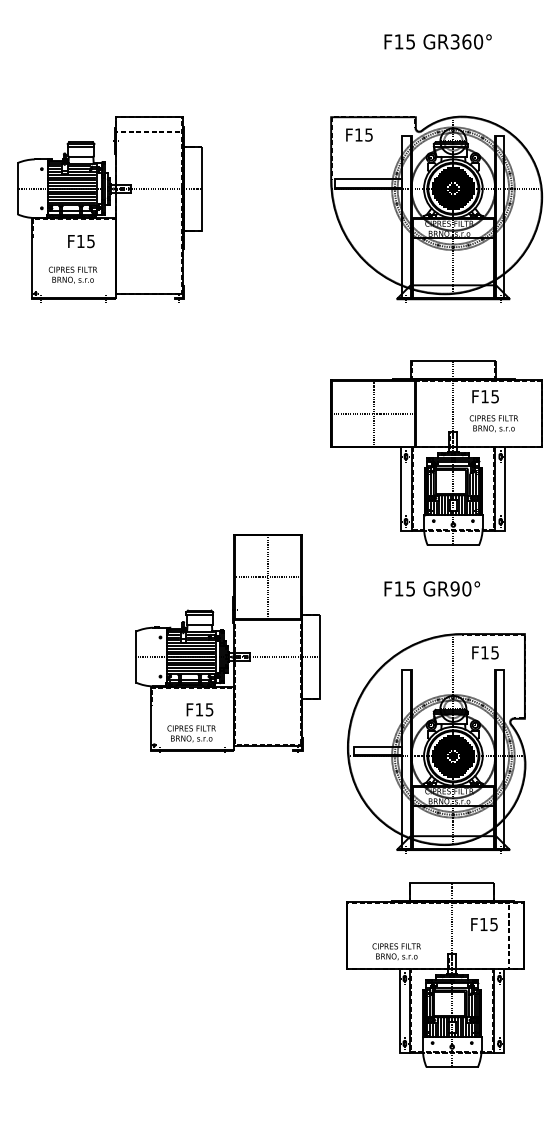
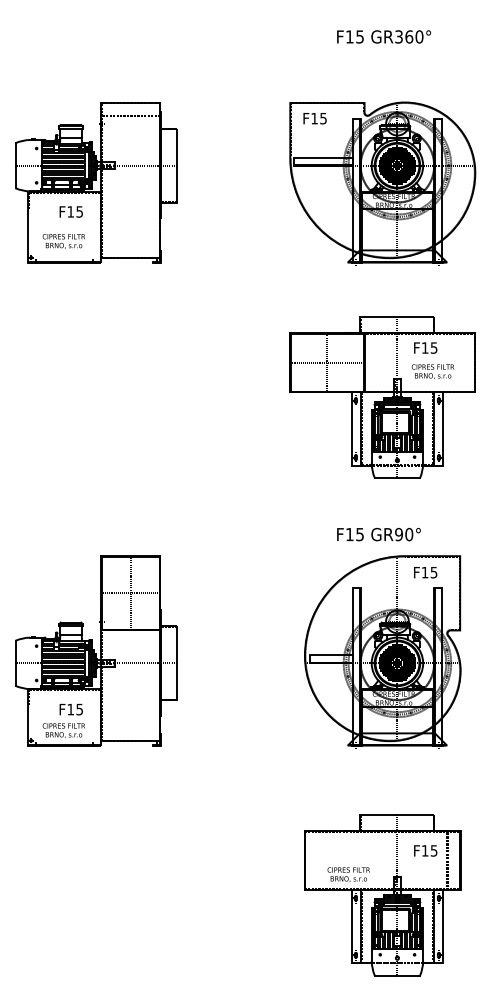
text: (431, 588) -> (378, 534), moved
part: (228, 642) -> (96, 650), moved
part: (435, 975) -> (382, 895), moved

